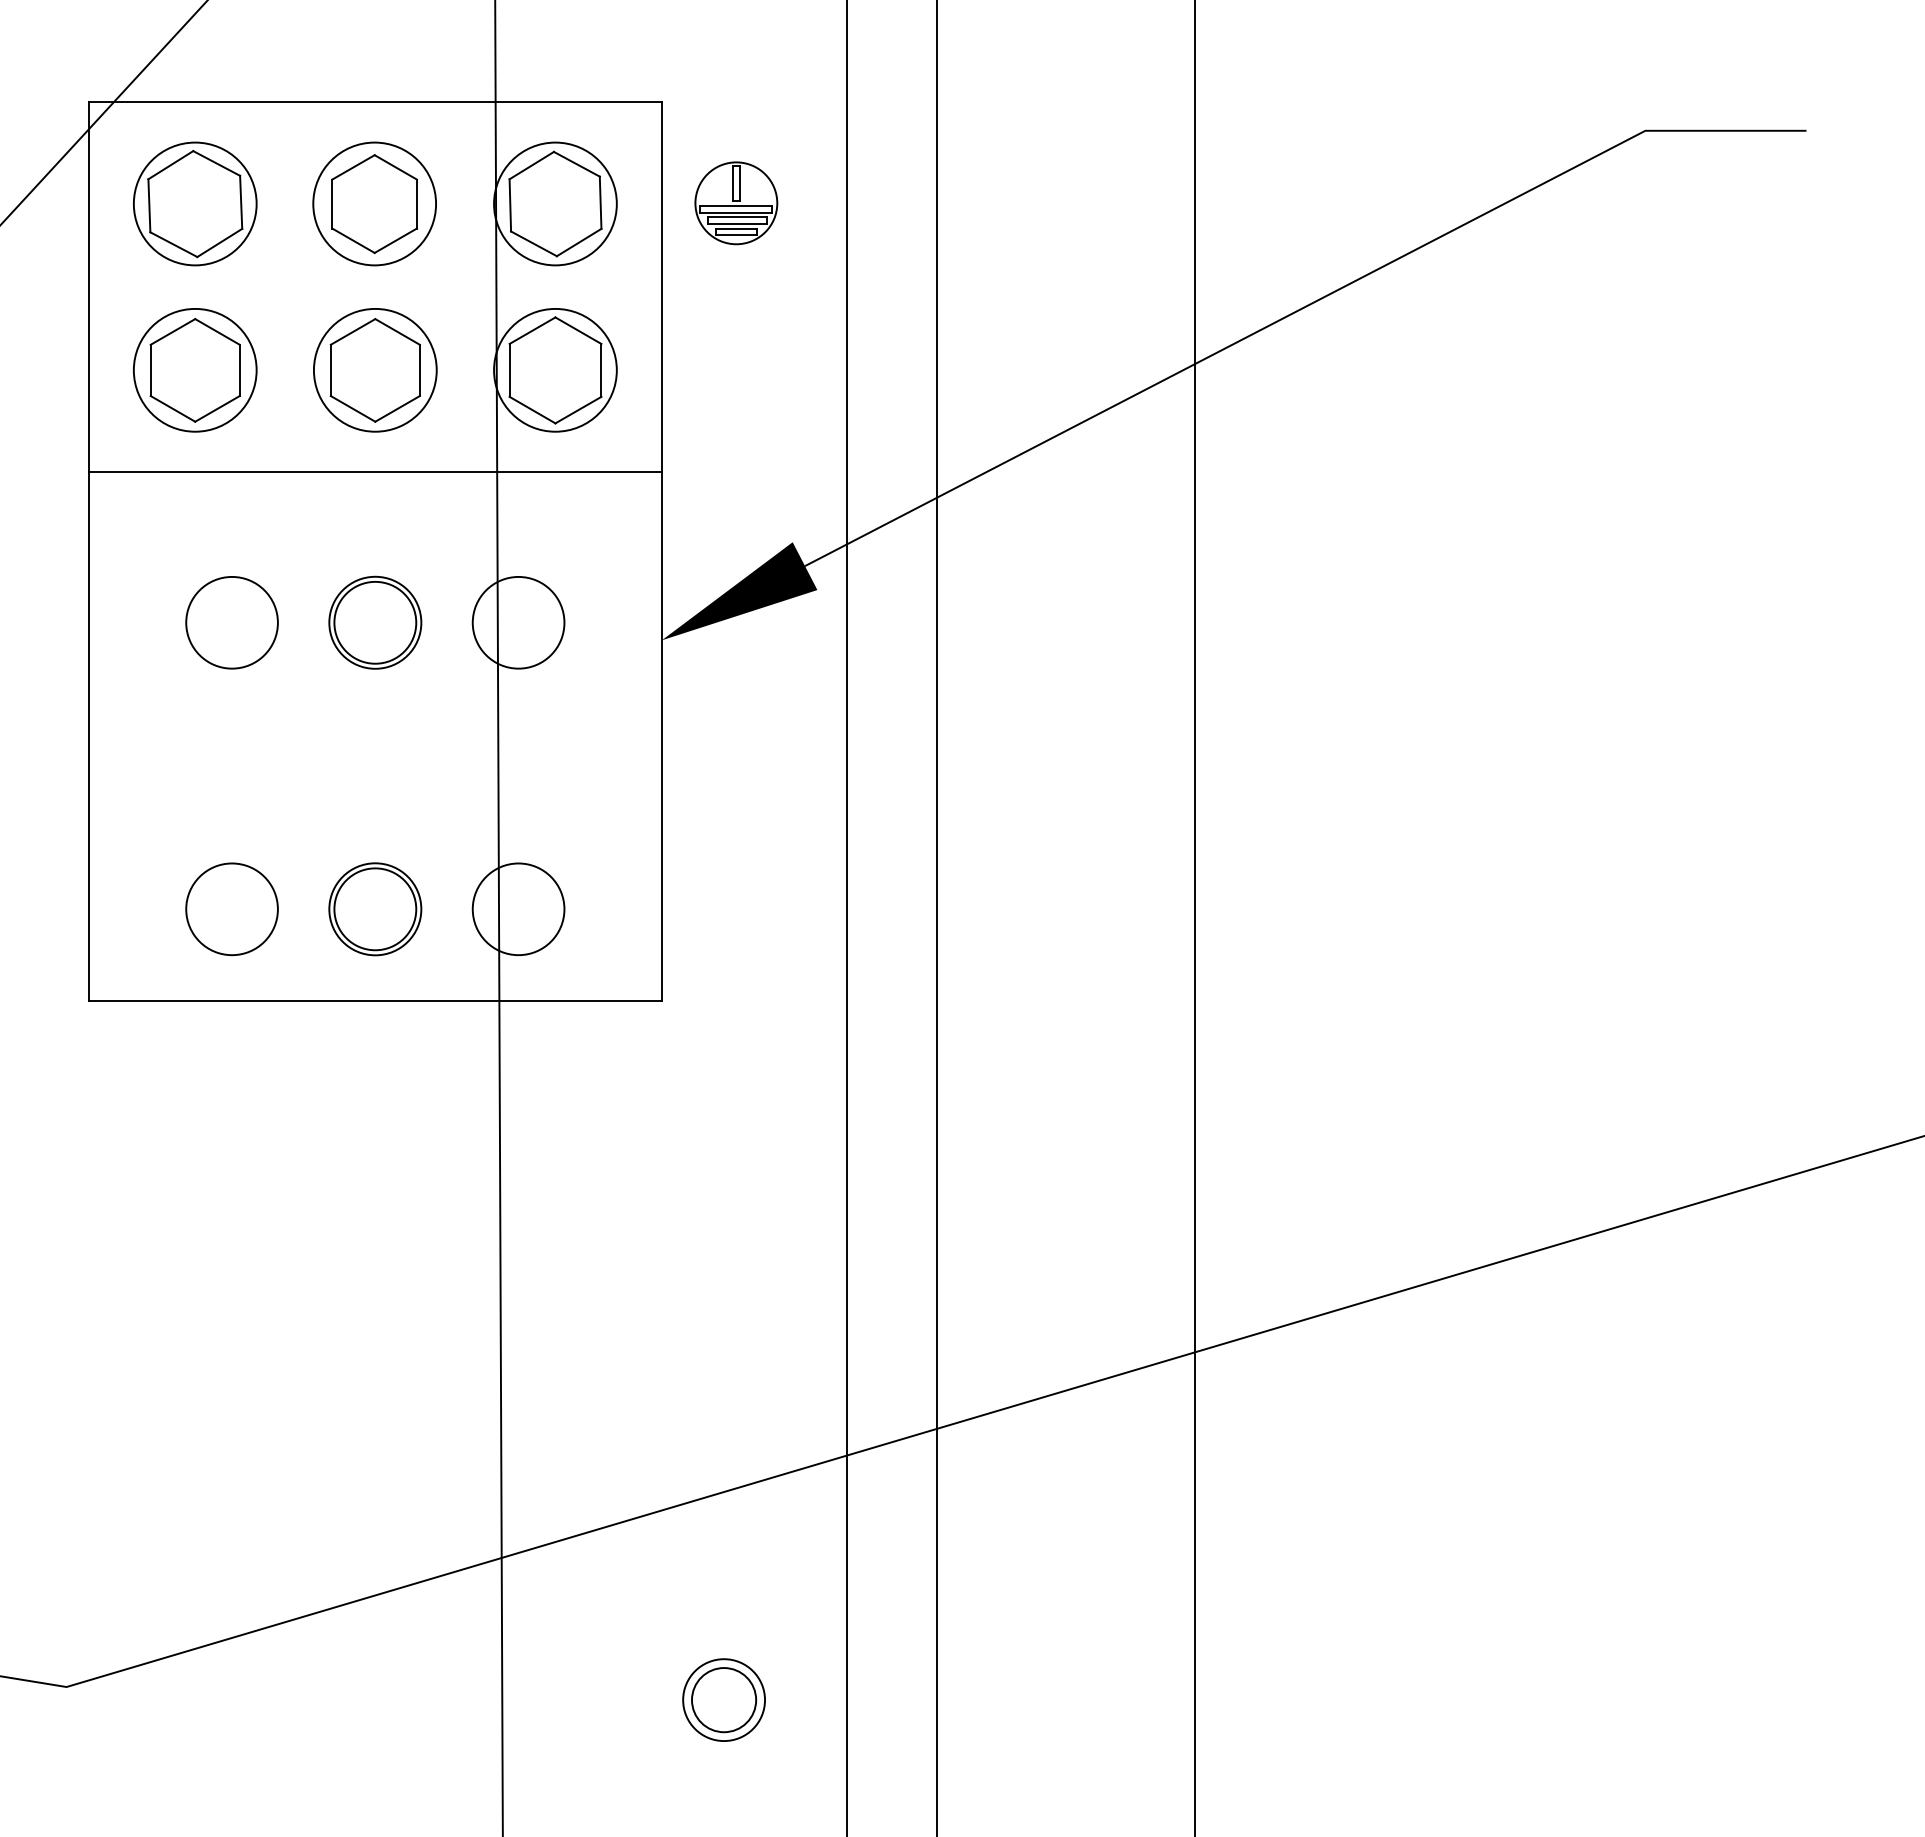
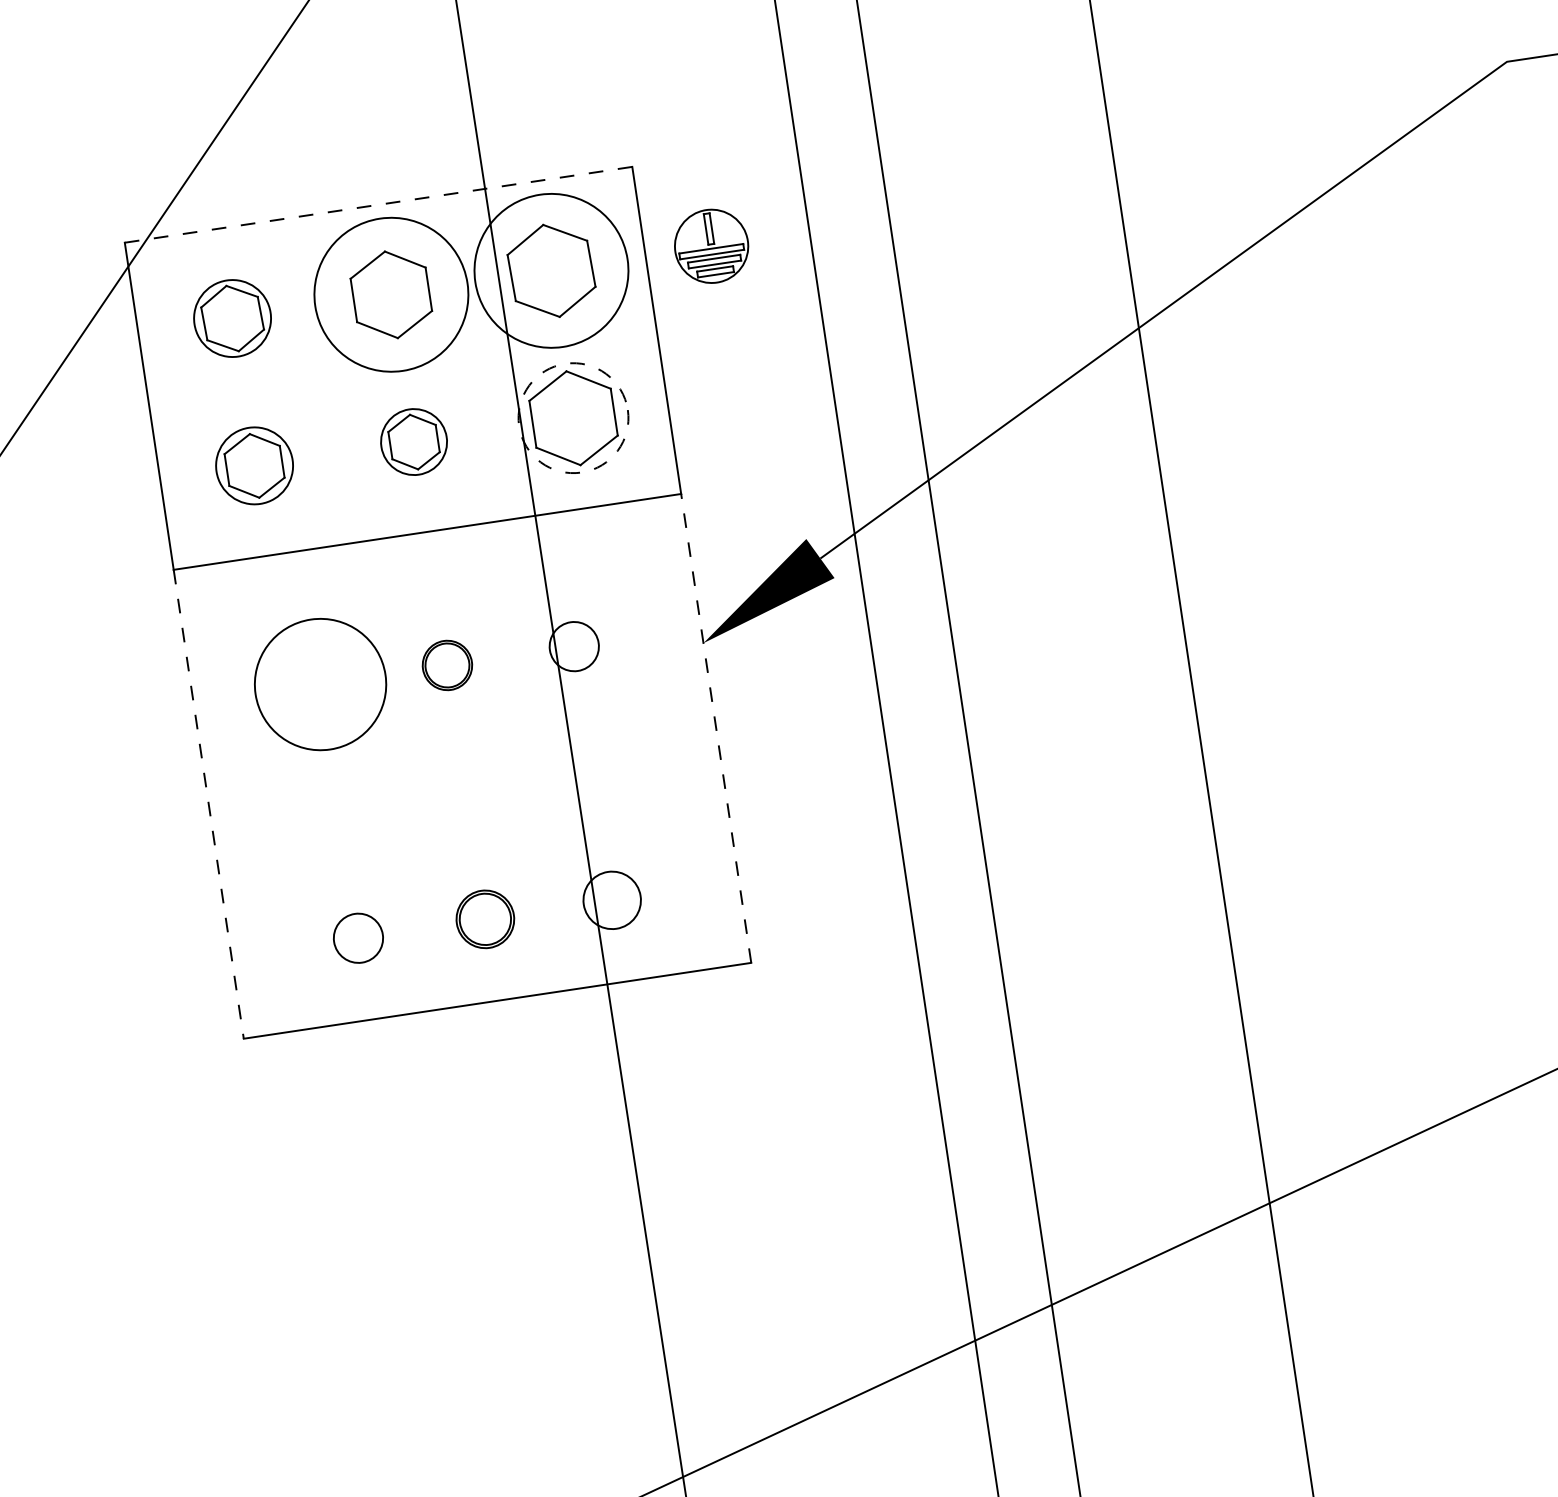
line: (375, 102) -> (378, 204), solid -> dashed
part: (195, 203) -> (232, 318), size x0.7
circle: (374, 203) -> (391, 294), size x1.4
circle: (555, 203) -> (551, 270), size x1.4
circle: (555, 369) -> (573, 417), solid -> dashed
part: (195, 370) -> (254, 465), size x0.7
part: (375, 370) -> (414, 442), size x0.6
circle: (231, 622) -> (320, 684), size x1.6
part: (375, 622) -> (447, 665), size x0.6
circle: (518, 622) -> (574, 646), size x0.6
line: (88, 736) -> (208, 804), solid -> dashed
line: (661, 736) -> (715, 728), solid -> dashed
circle: (231, 909) -> (357, 938), size x0.6
part: (375, 909) -> (485, 919), size x0.7
circle: (518, 909) -> (612, 900), size x0.7

